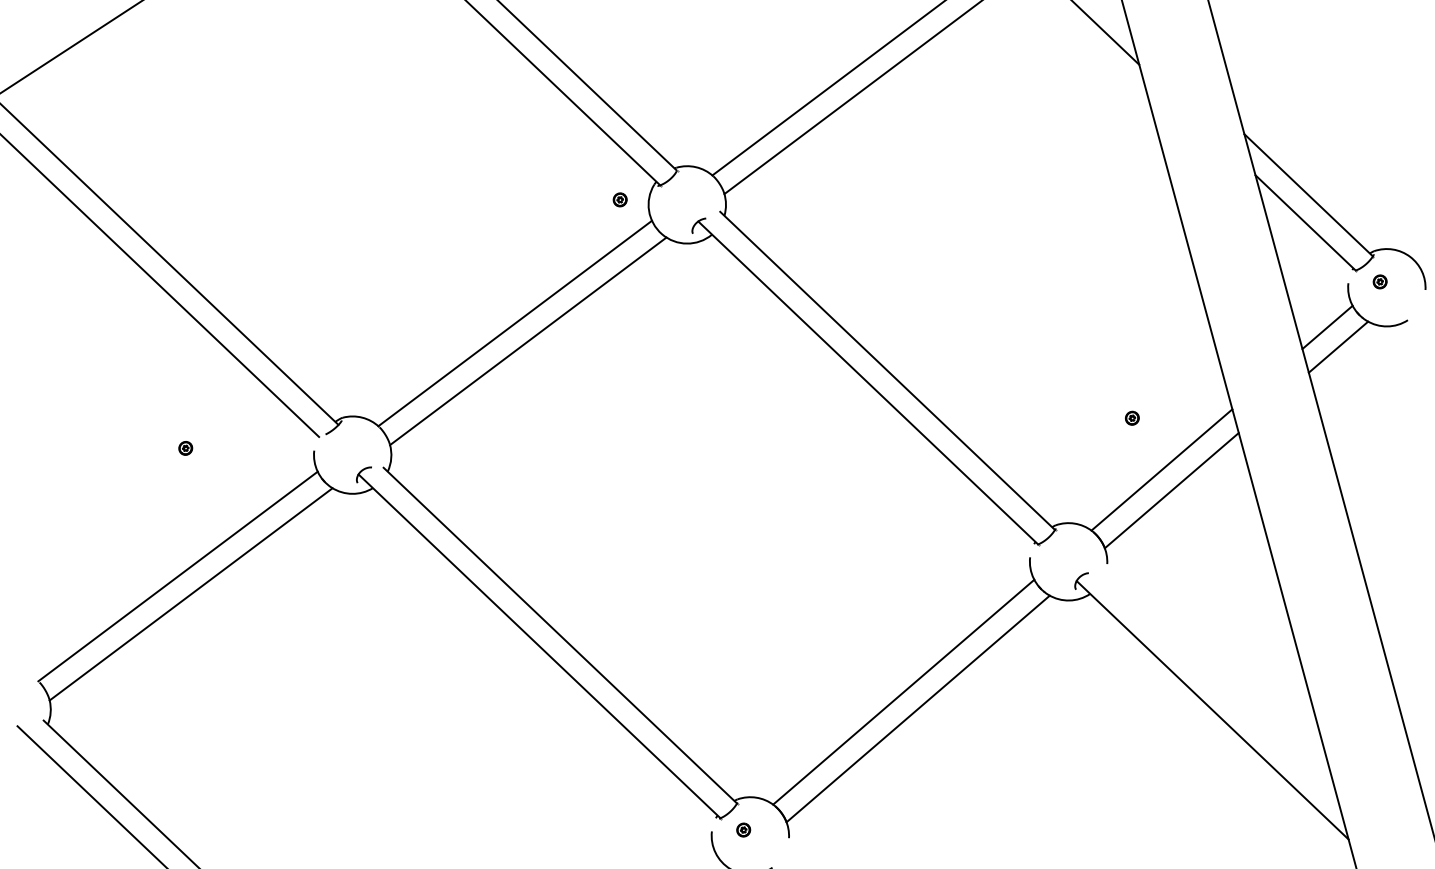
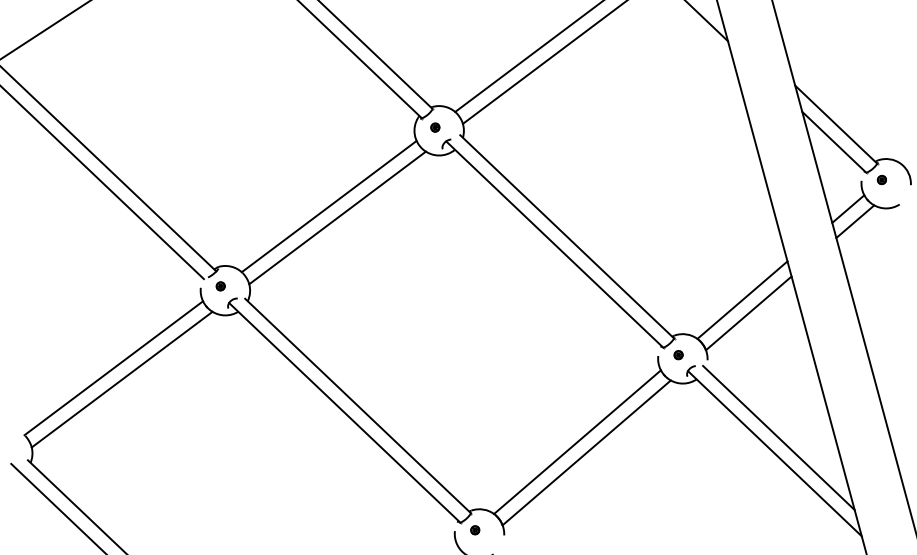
part: (620, 199) -> (435, 127), moved
part: (1132, 418) -> (678, 355), moved
part: (185, 448) -> (220, 286), moved
line: (1218, 684) -> (778, 437), added

